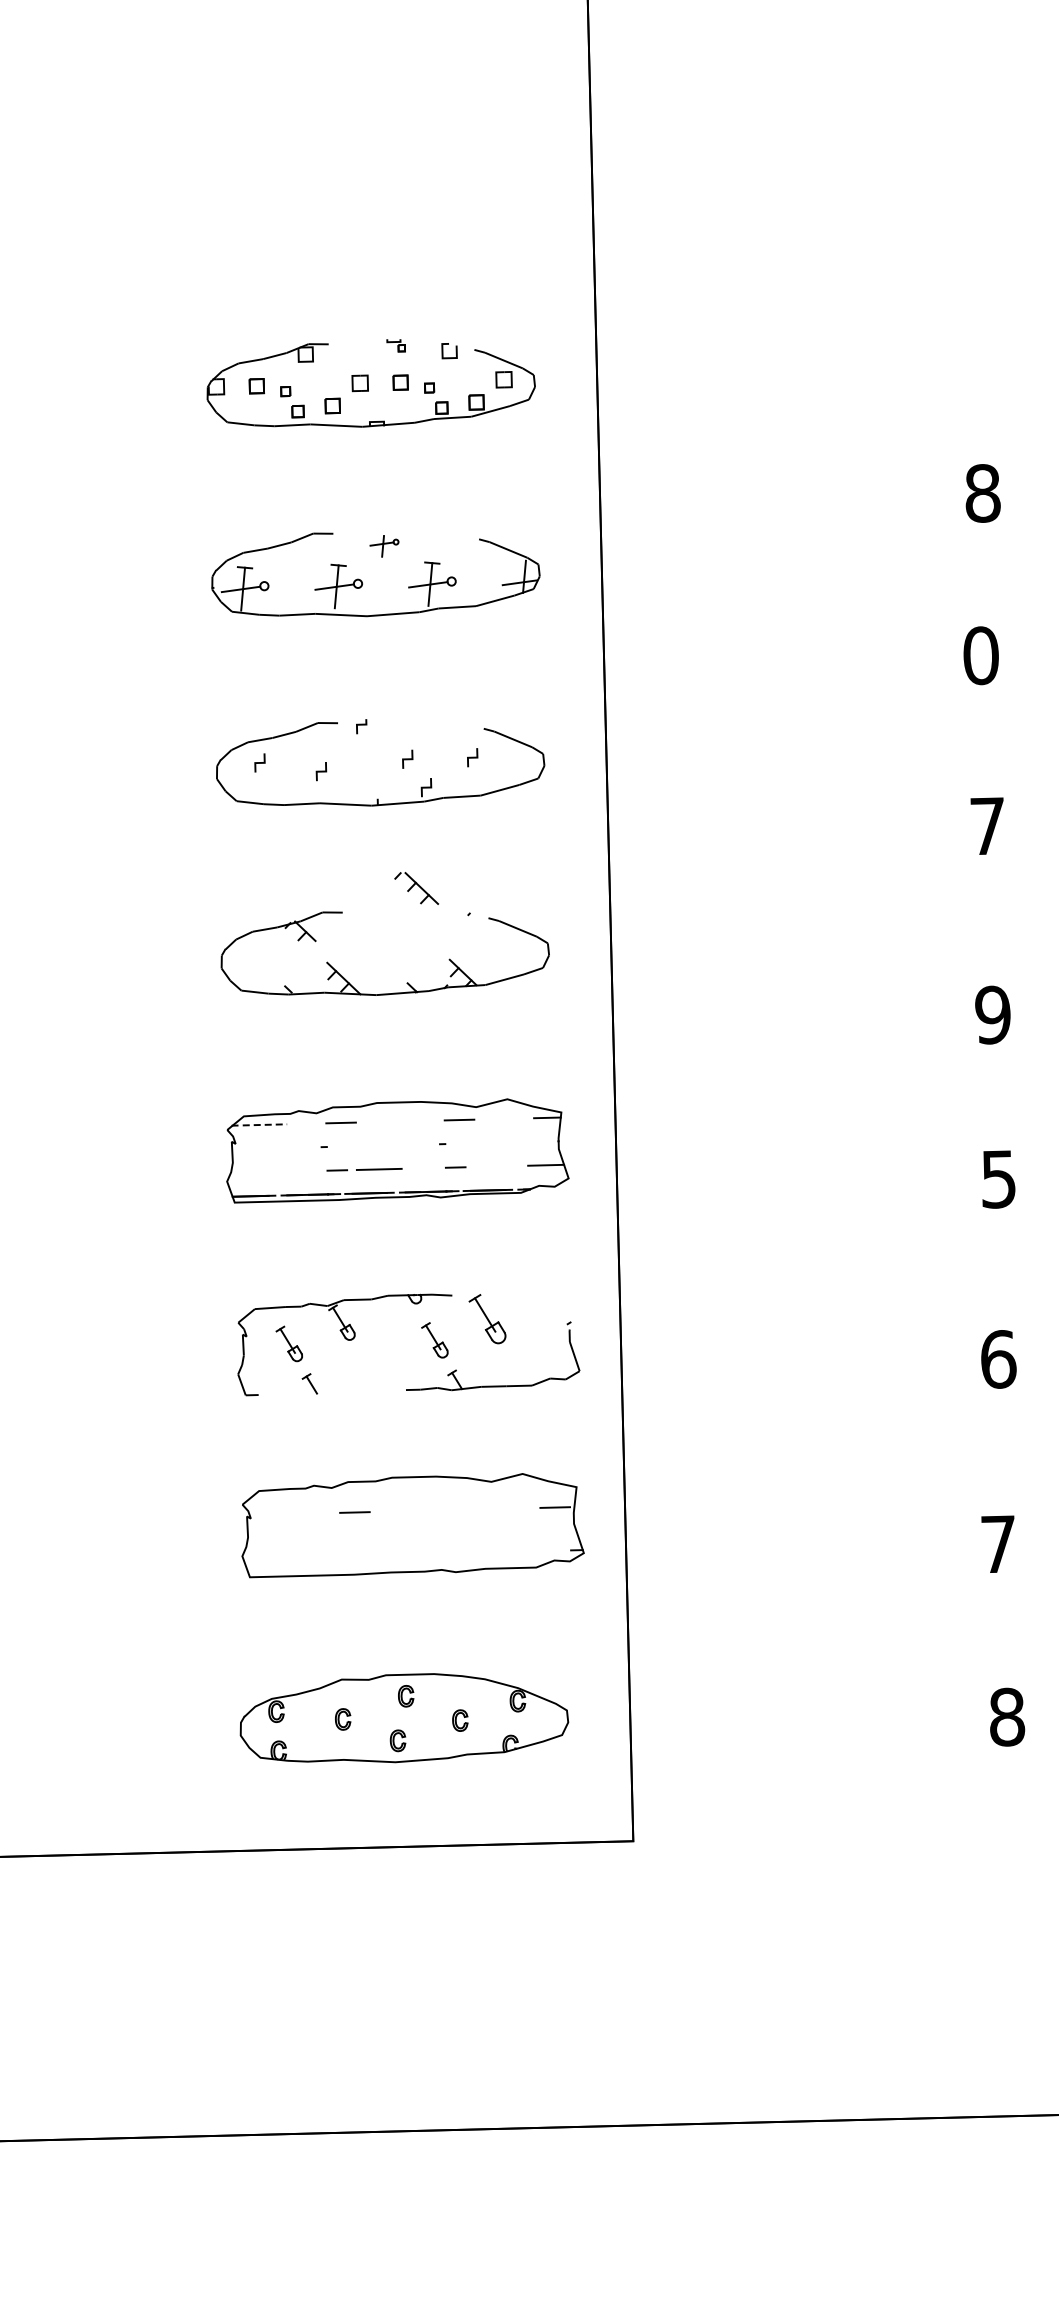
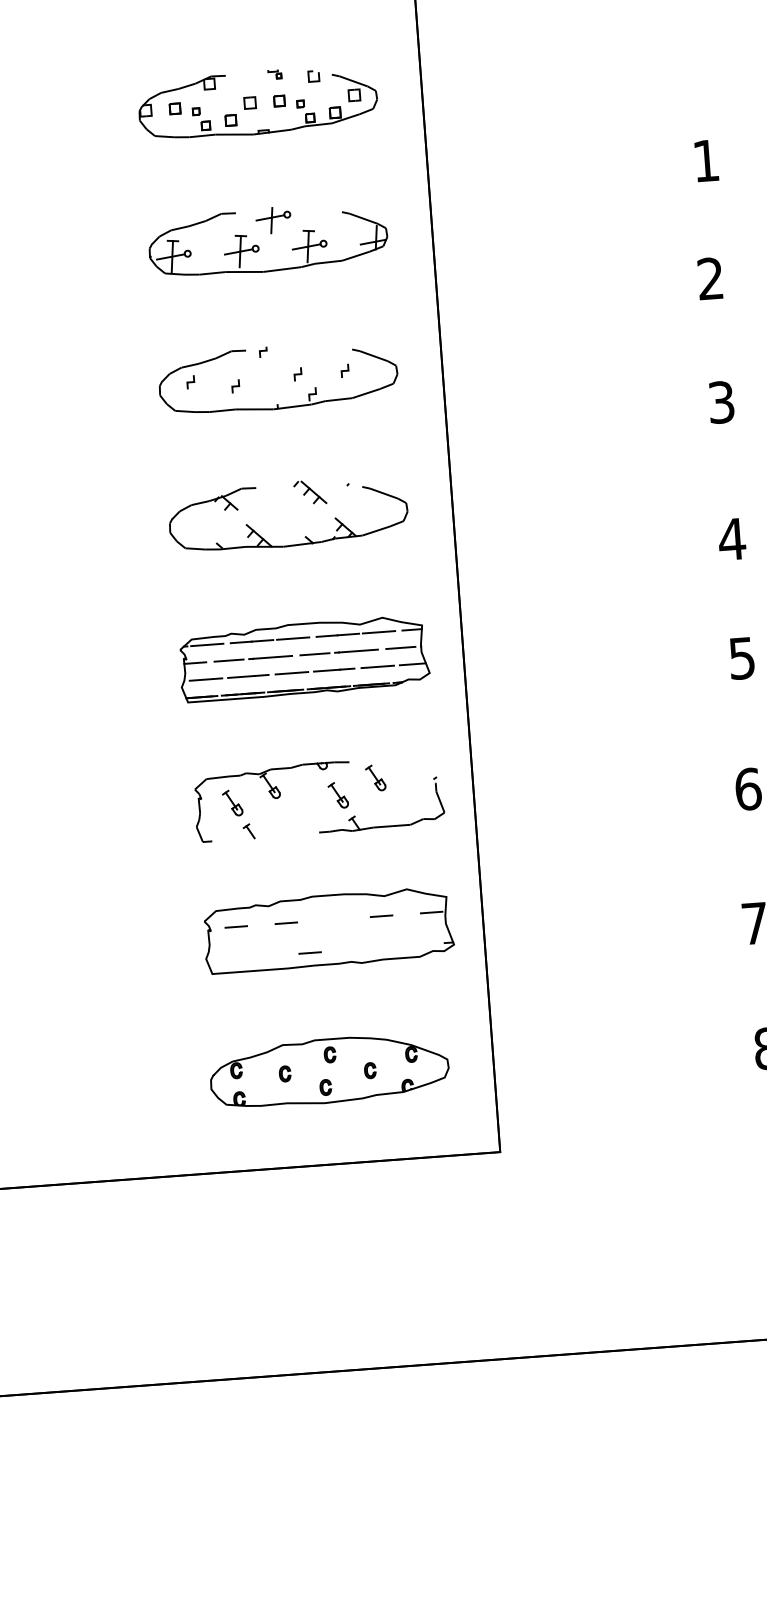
text: (982, 493) -> (705, 160), 8 -> 1
part: (384, 546) -> (273, 220), size x1.67
text: (980, 655) -> (710, 278), 0 -> 2
text: (987, 825) -> (721, 401), 7 -> 3
part: (416, 888) -> (310, 492), moved
text: (992, 1014) -> (731, 538), 9 -> 4
line: (501, 1118) -> (378, 631), added
line: (429, 1120) -> (326, 635), added
line: (383, 1121) -> (293, 638), added
line: (311, 1123) -> (241, 642), added
line: (265, 1124) -> (207, 644), dashed -> solid
line: (530, 1141) -> (400, 647), added
line: (472, 1143) -> (358, 651), added
line: (412, 1144) -> (315, 653), added
line: (353, 1146) -> (272, 657), added
line: (293, 1147) -> (228, 660), added
line: (247, 1148) -> (195, 662), added
line: (497, 1166) -> (377, 666), added
line: (427, 1167) -> (326, 670), added
line: (309, 1170) -> (241, 676), added
line: (260, 1171) -> (205, 678), added
part: (487, 1318) -> (375, 777), size x0.71
line: (485, 1508) -> (381, 915), added
line: (285, 1513) -> (235, 926), added
line: (385, 1554) -> (310, 952), added

